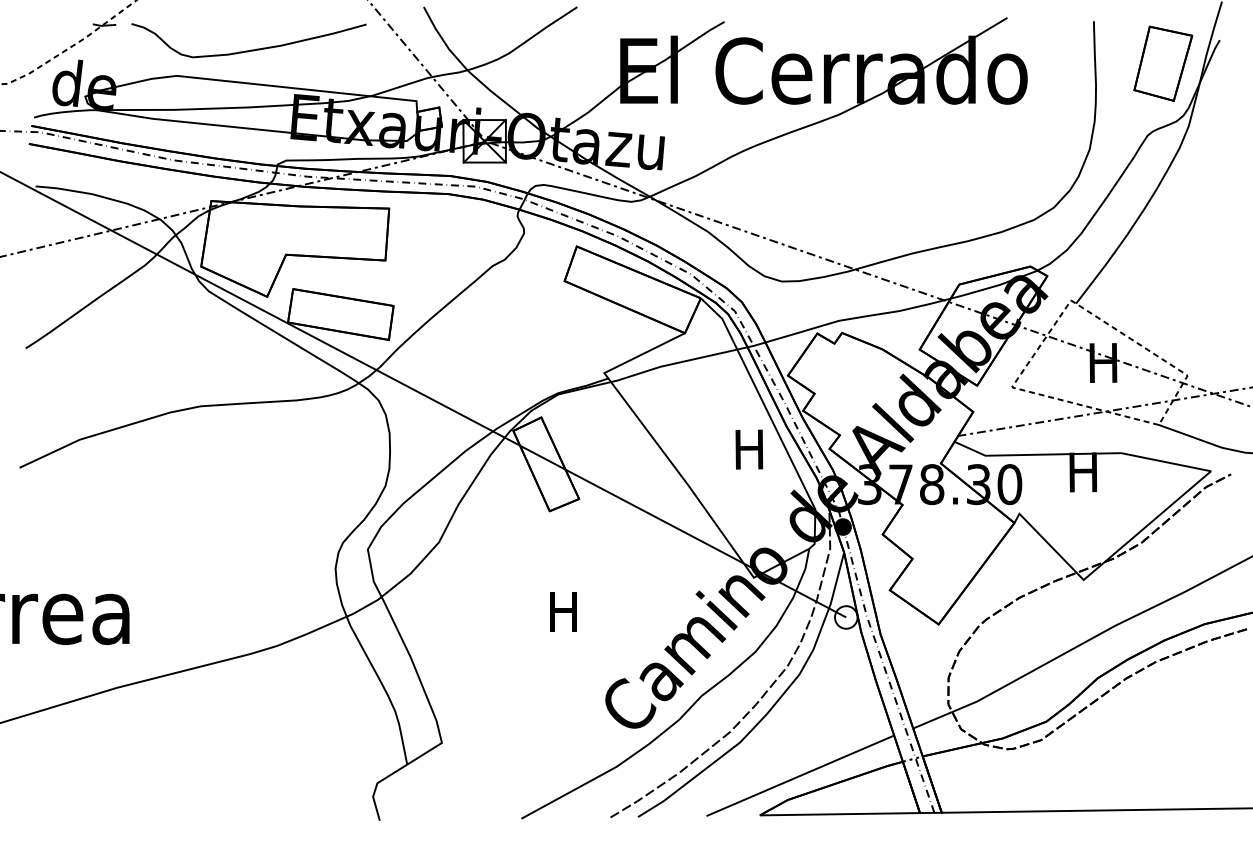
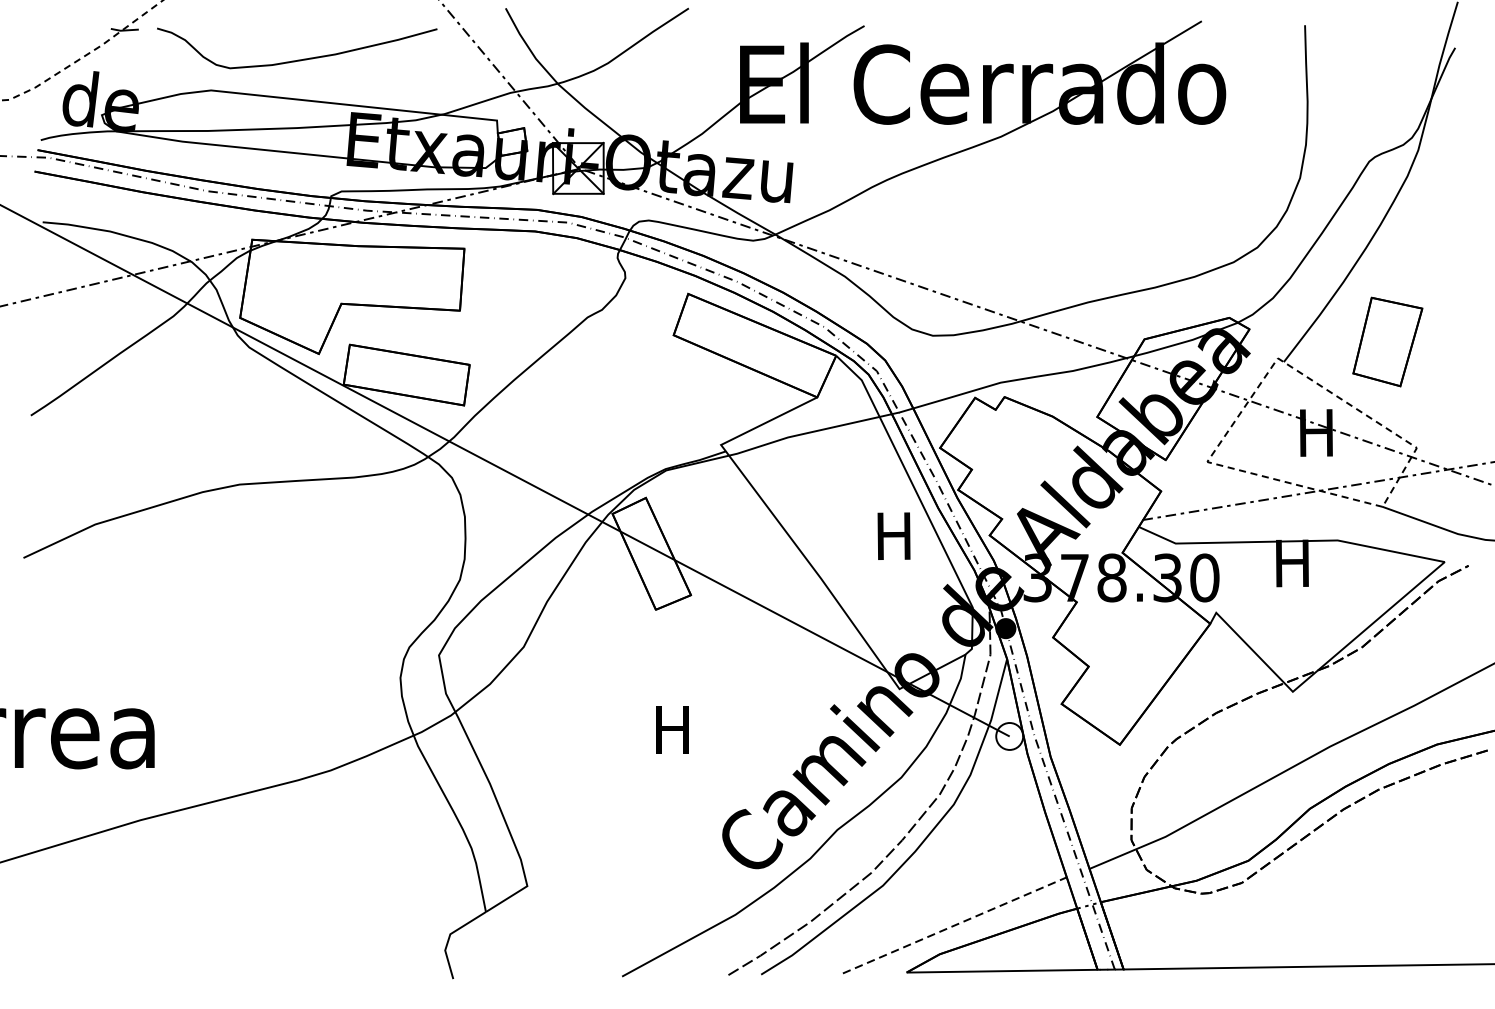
part: (1163, 63) -> (1388, 341), moved
line: (800, 775) -> (955, 924), solid -> dashed

